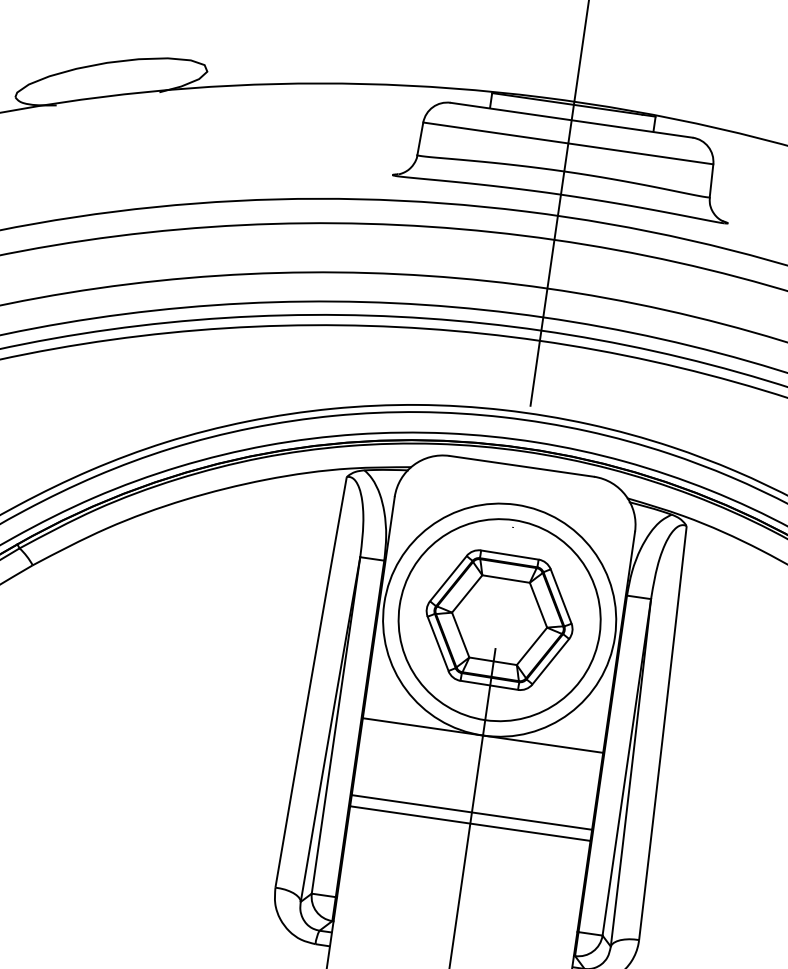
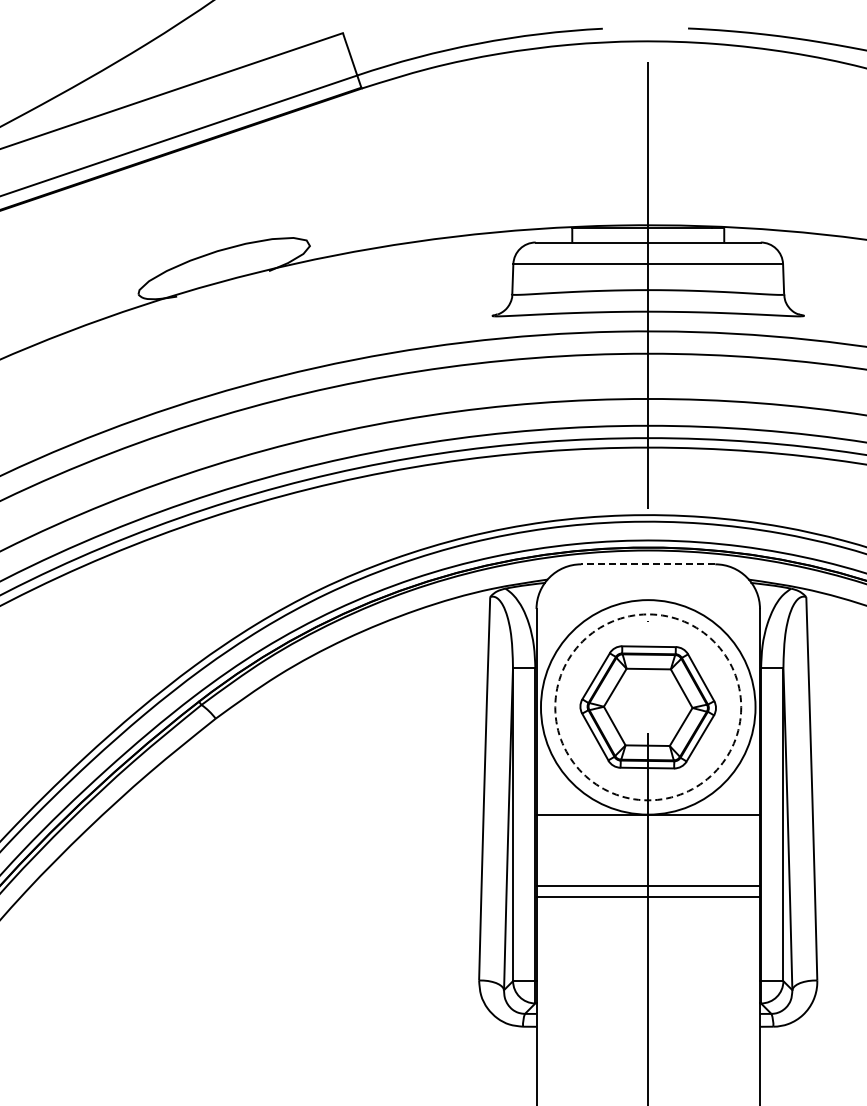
line: (520, 466) -> (647, 564), solid -> dashed
circle: (499, 620) -> (648, 707), solid -> dashed

